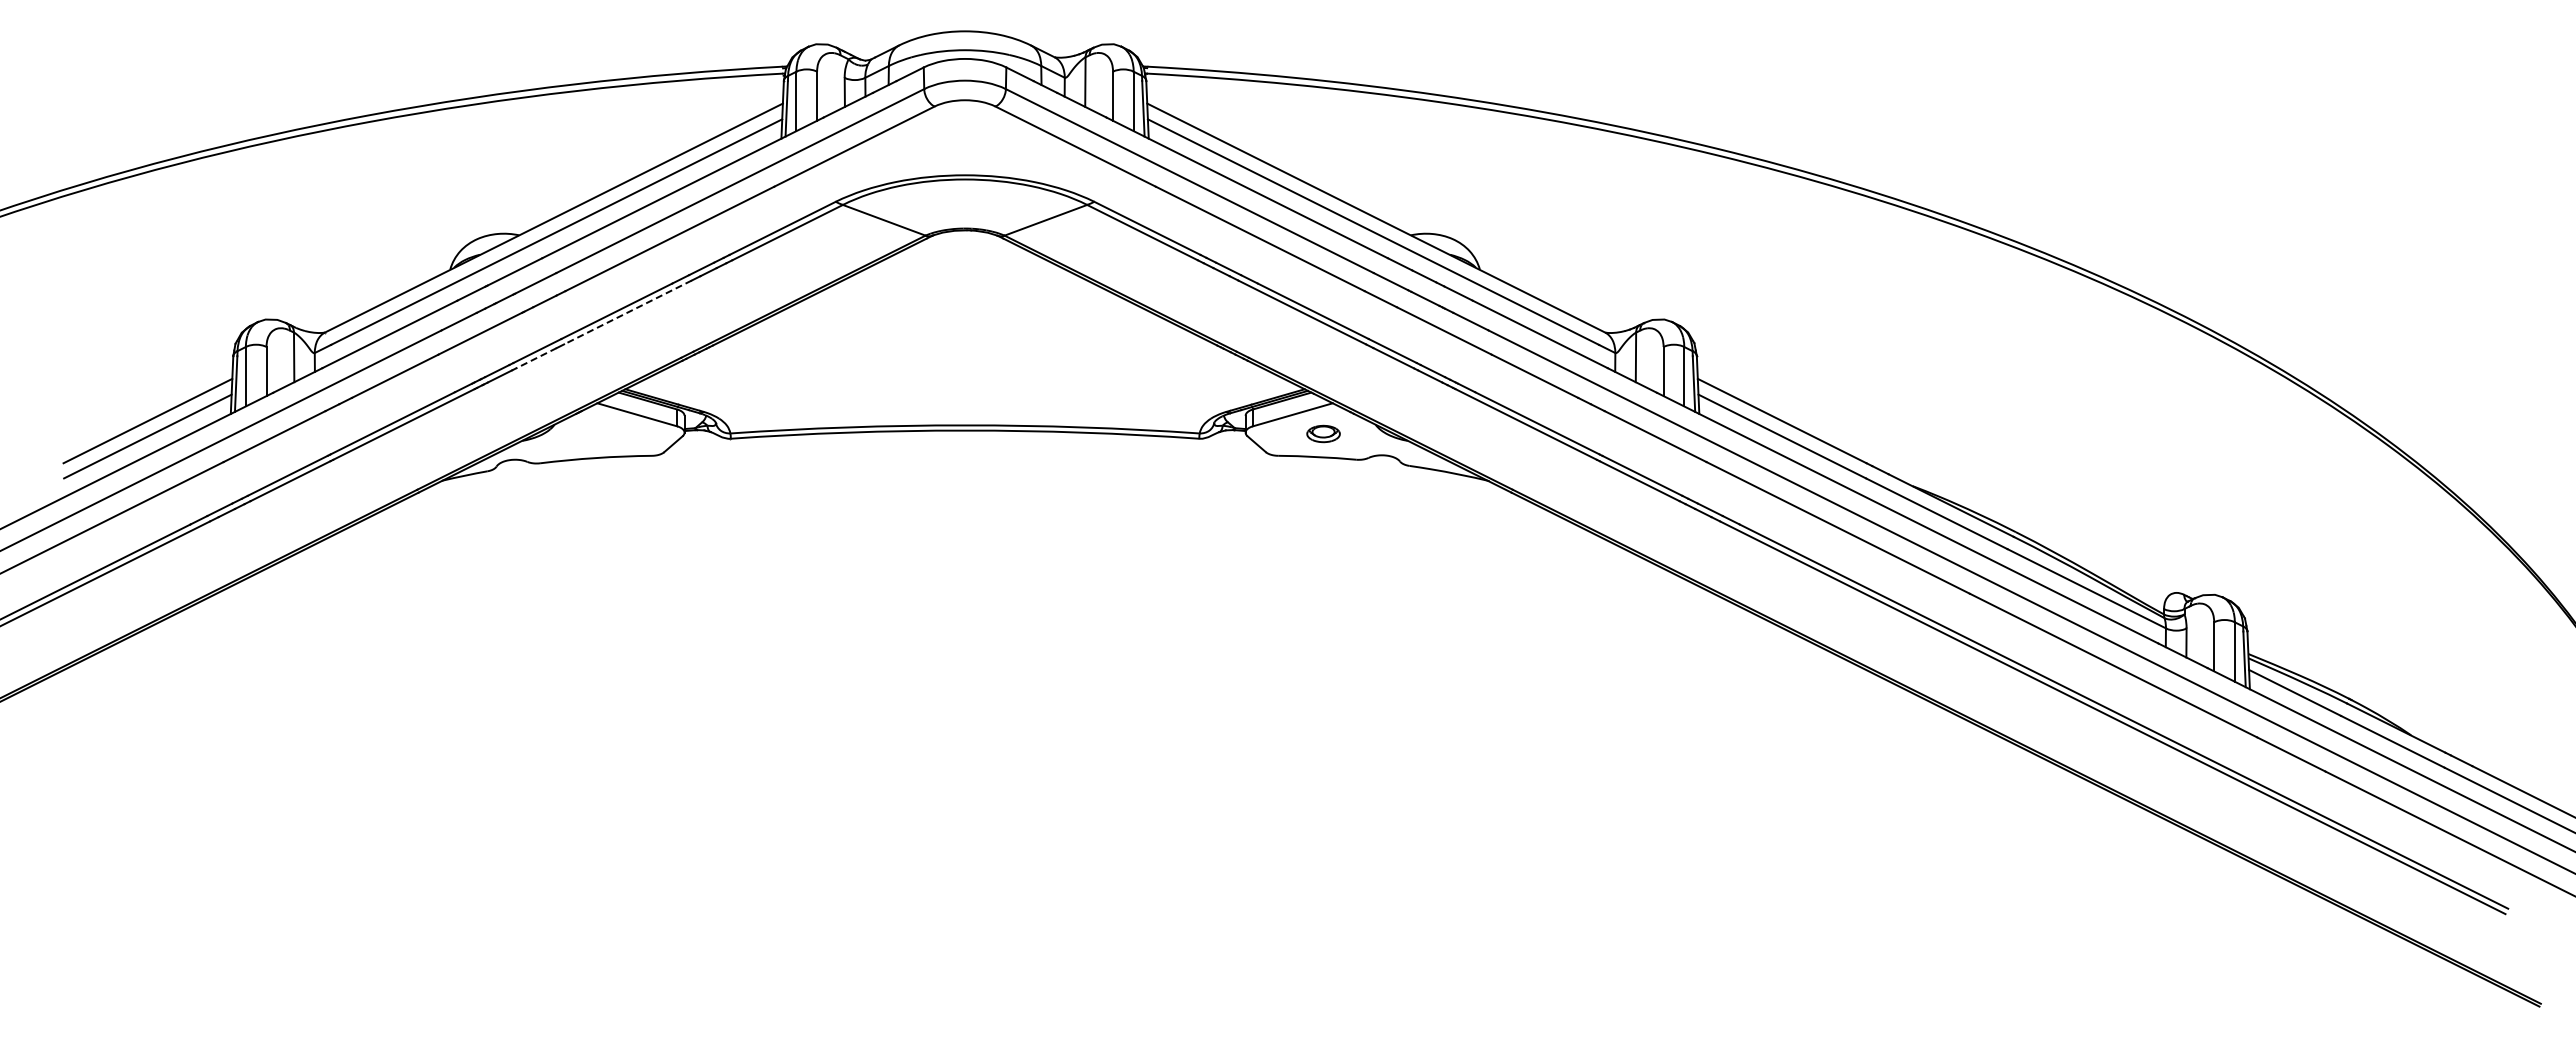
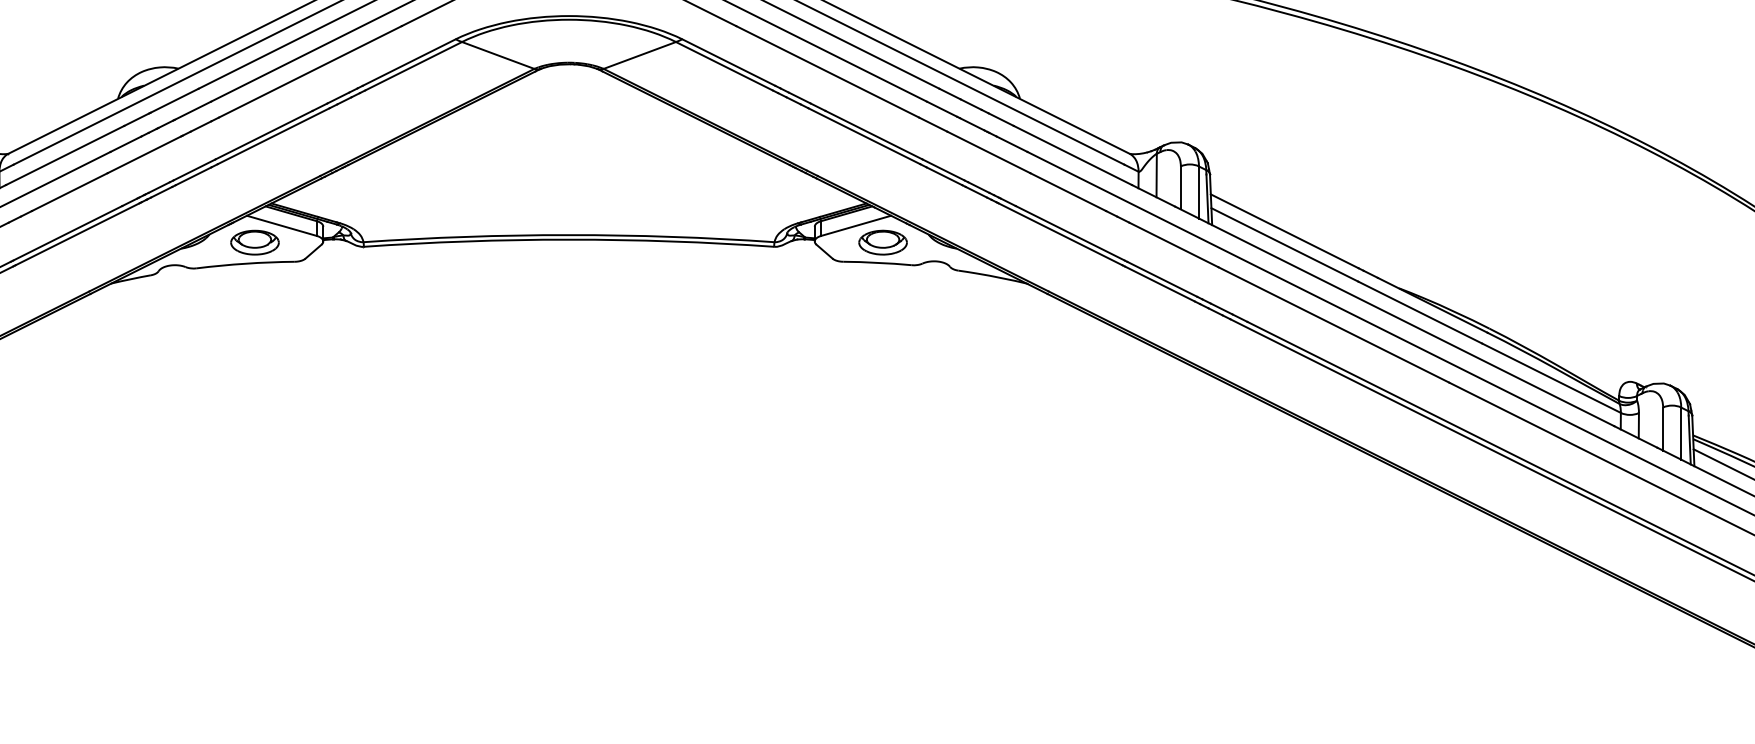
line: (627, 312) -> (273, 136), dashed -> solid
line: (536, 358) -> (193, 176), dashed -> solid
part: (606, 433) -> (254, 242), added
part: (1323, 433) -> (882, 242), size x1.67

